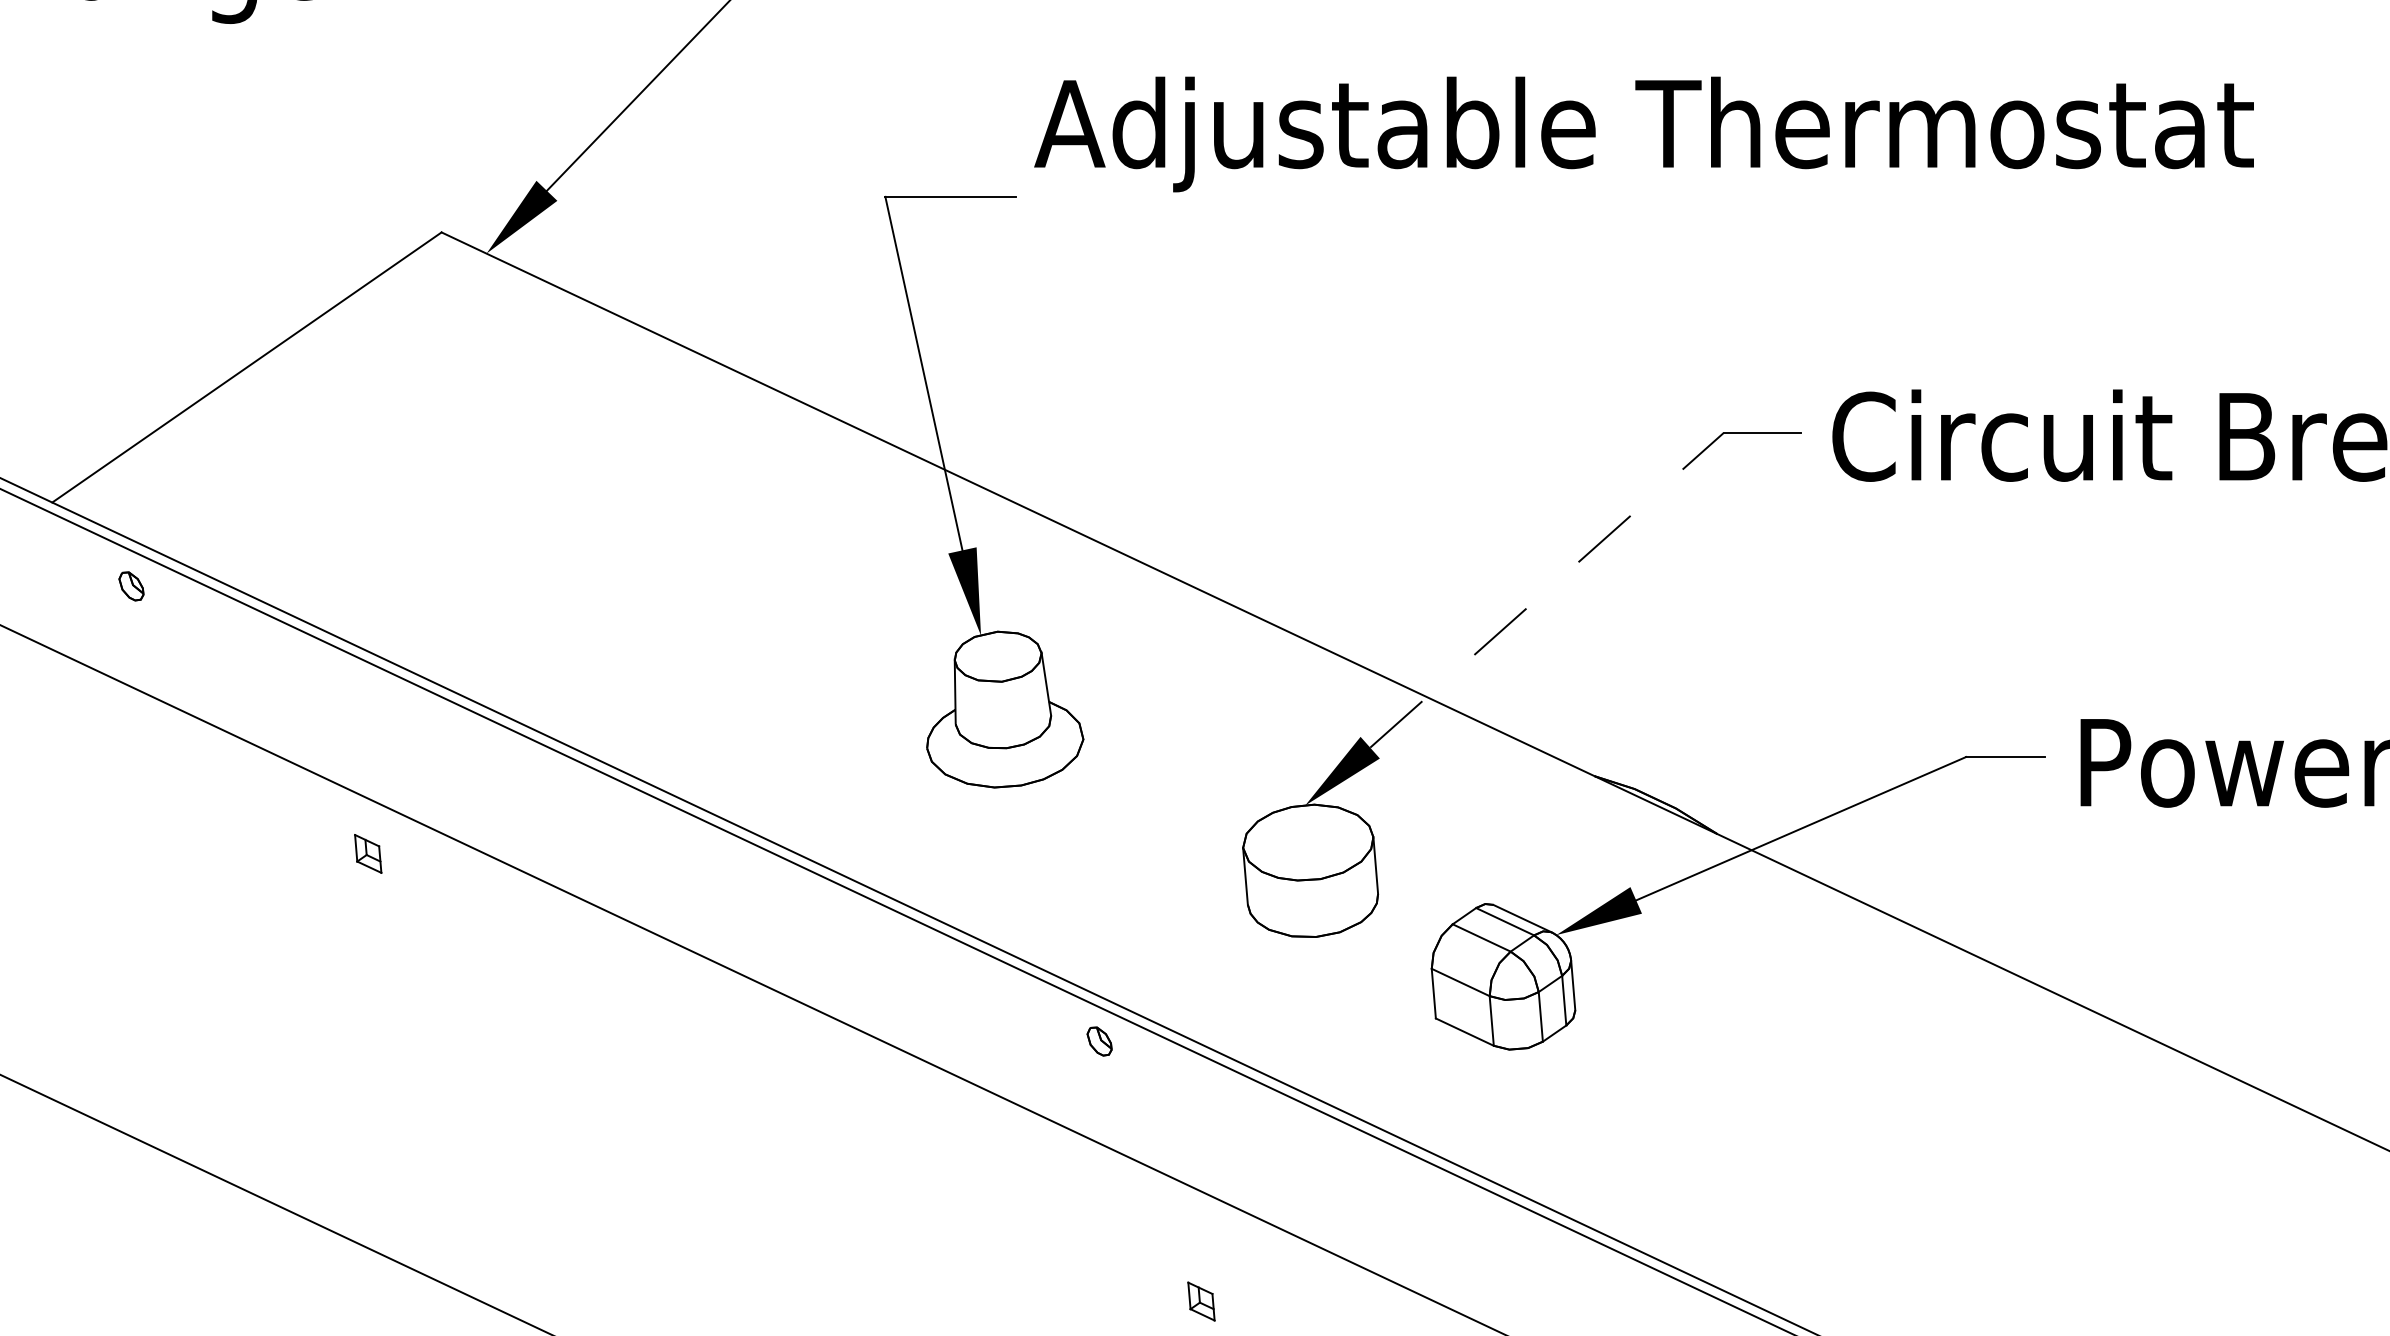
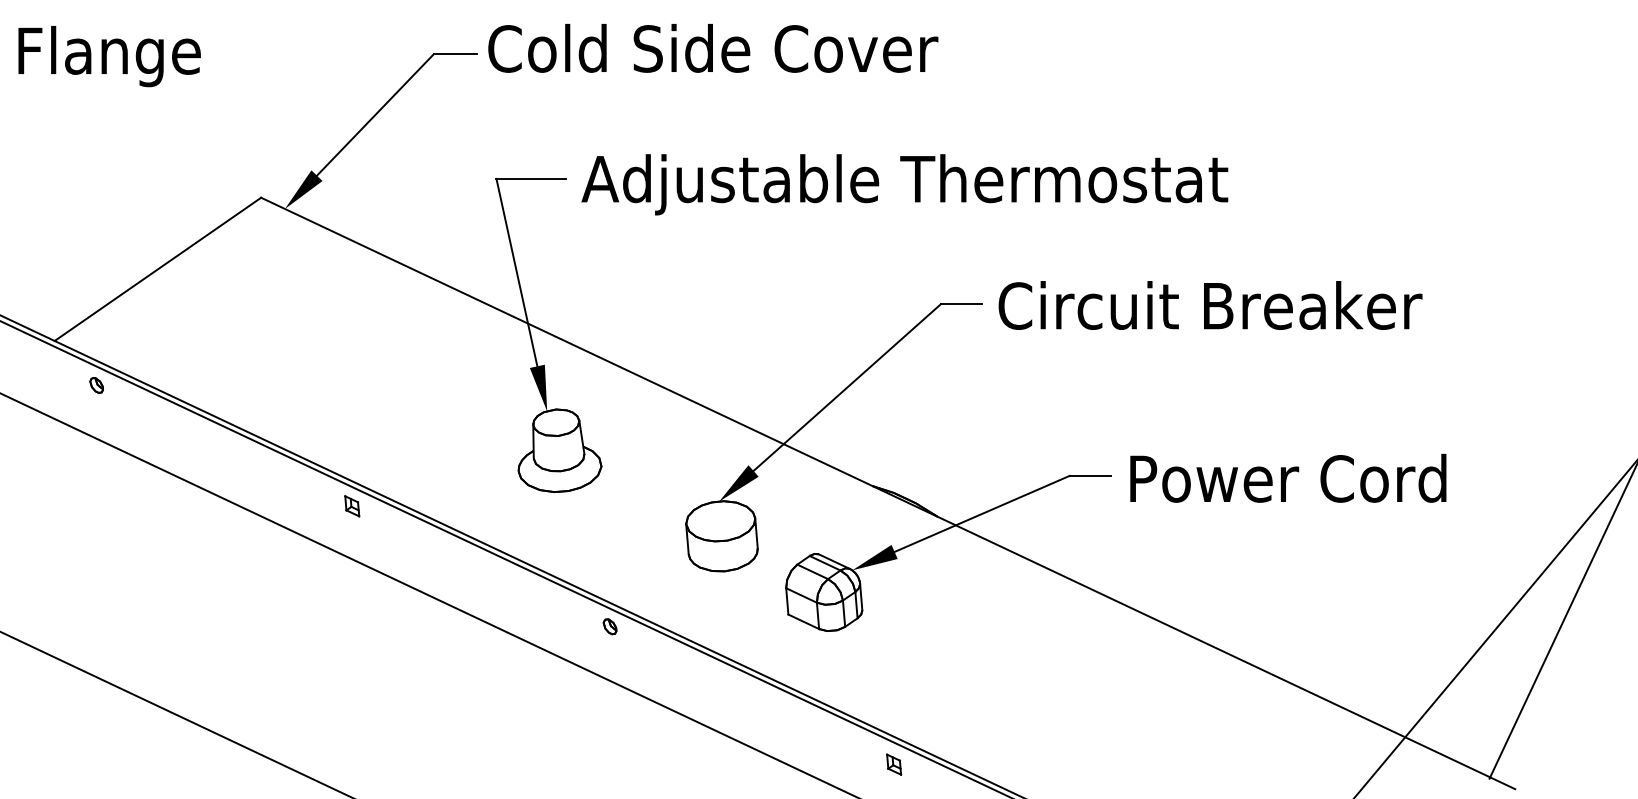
text: (1643, 133) -> (904, 184), moved
line: (1547, 590) -> (847, 387), dashed -> solid
part: (368, 854) -> (352, 506), moved
part: (1202, 1301) -> (894, 764), moved

